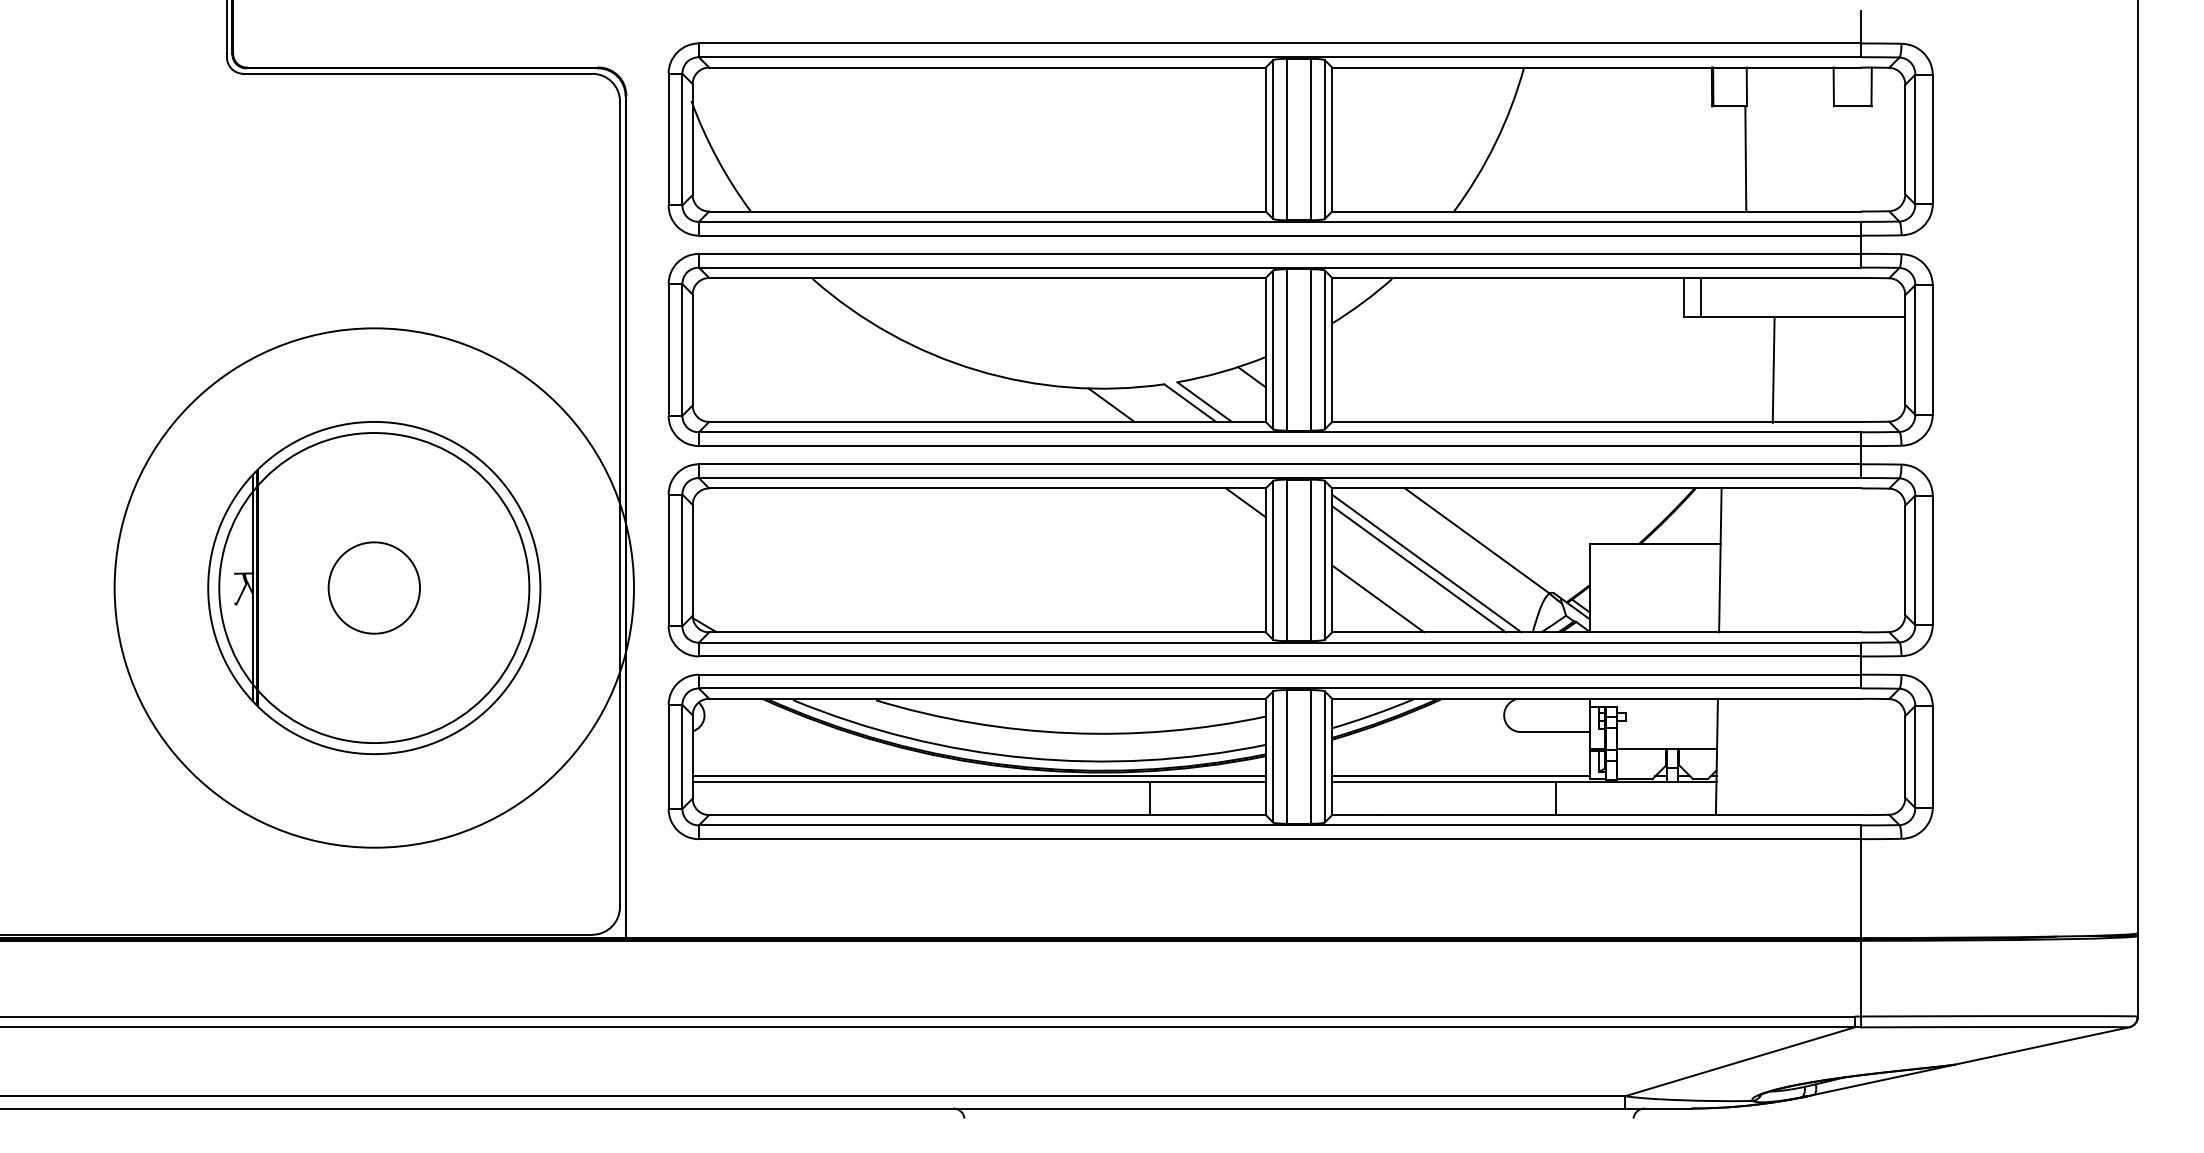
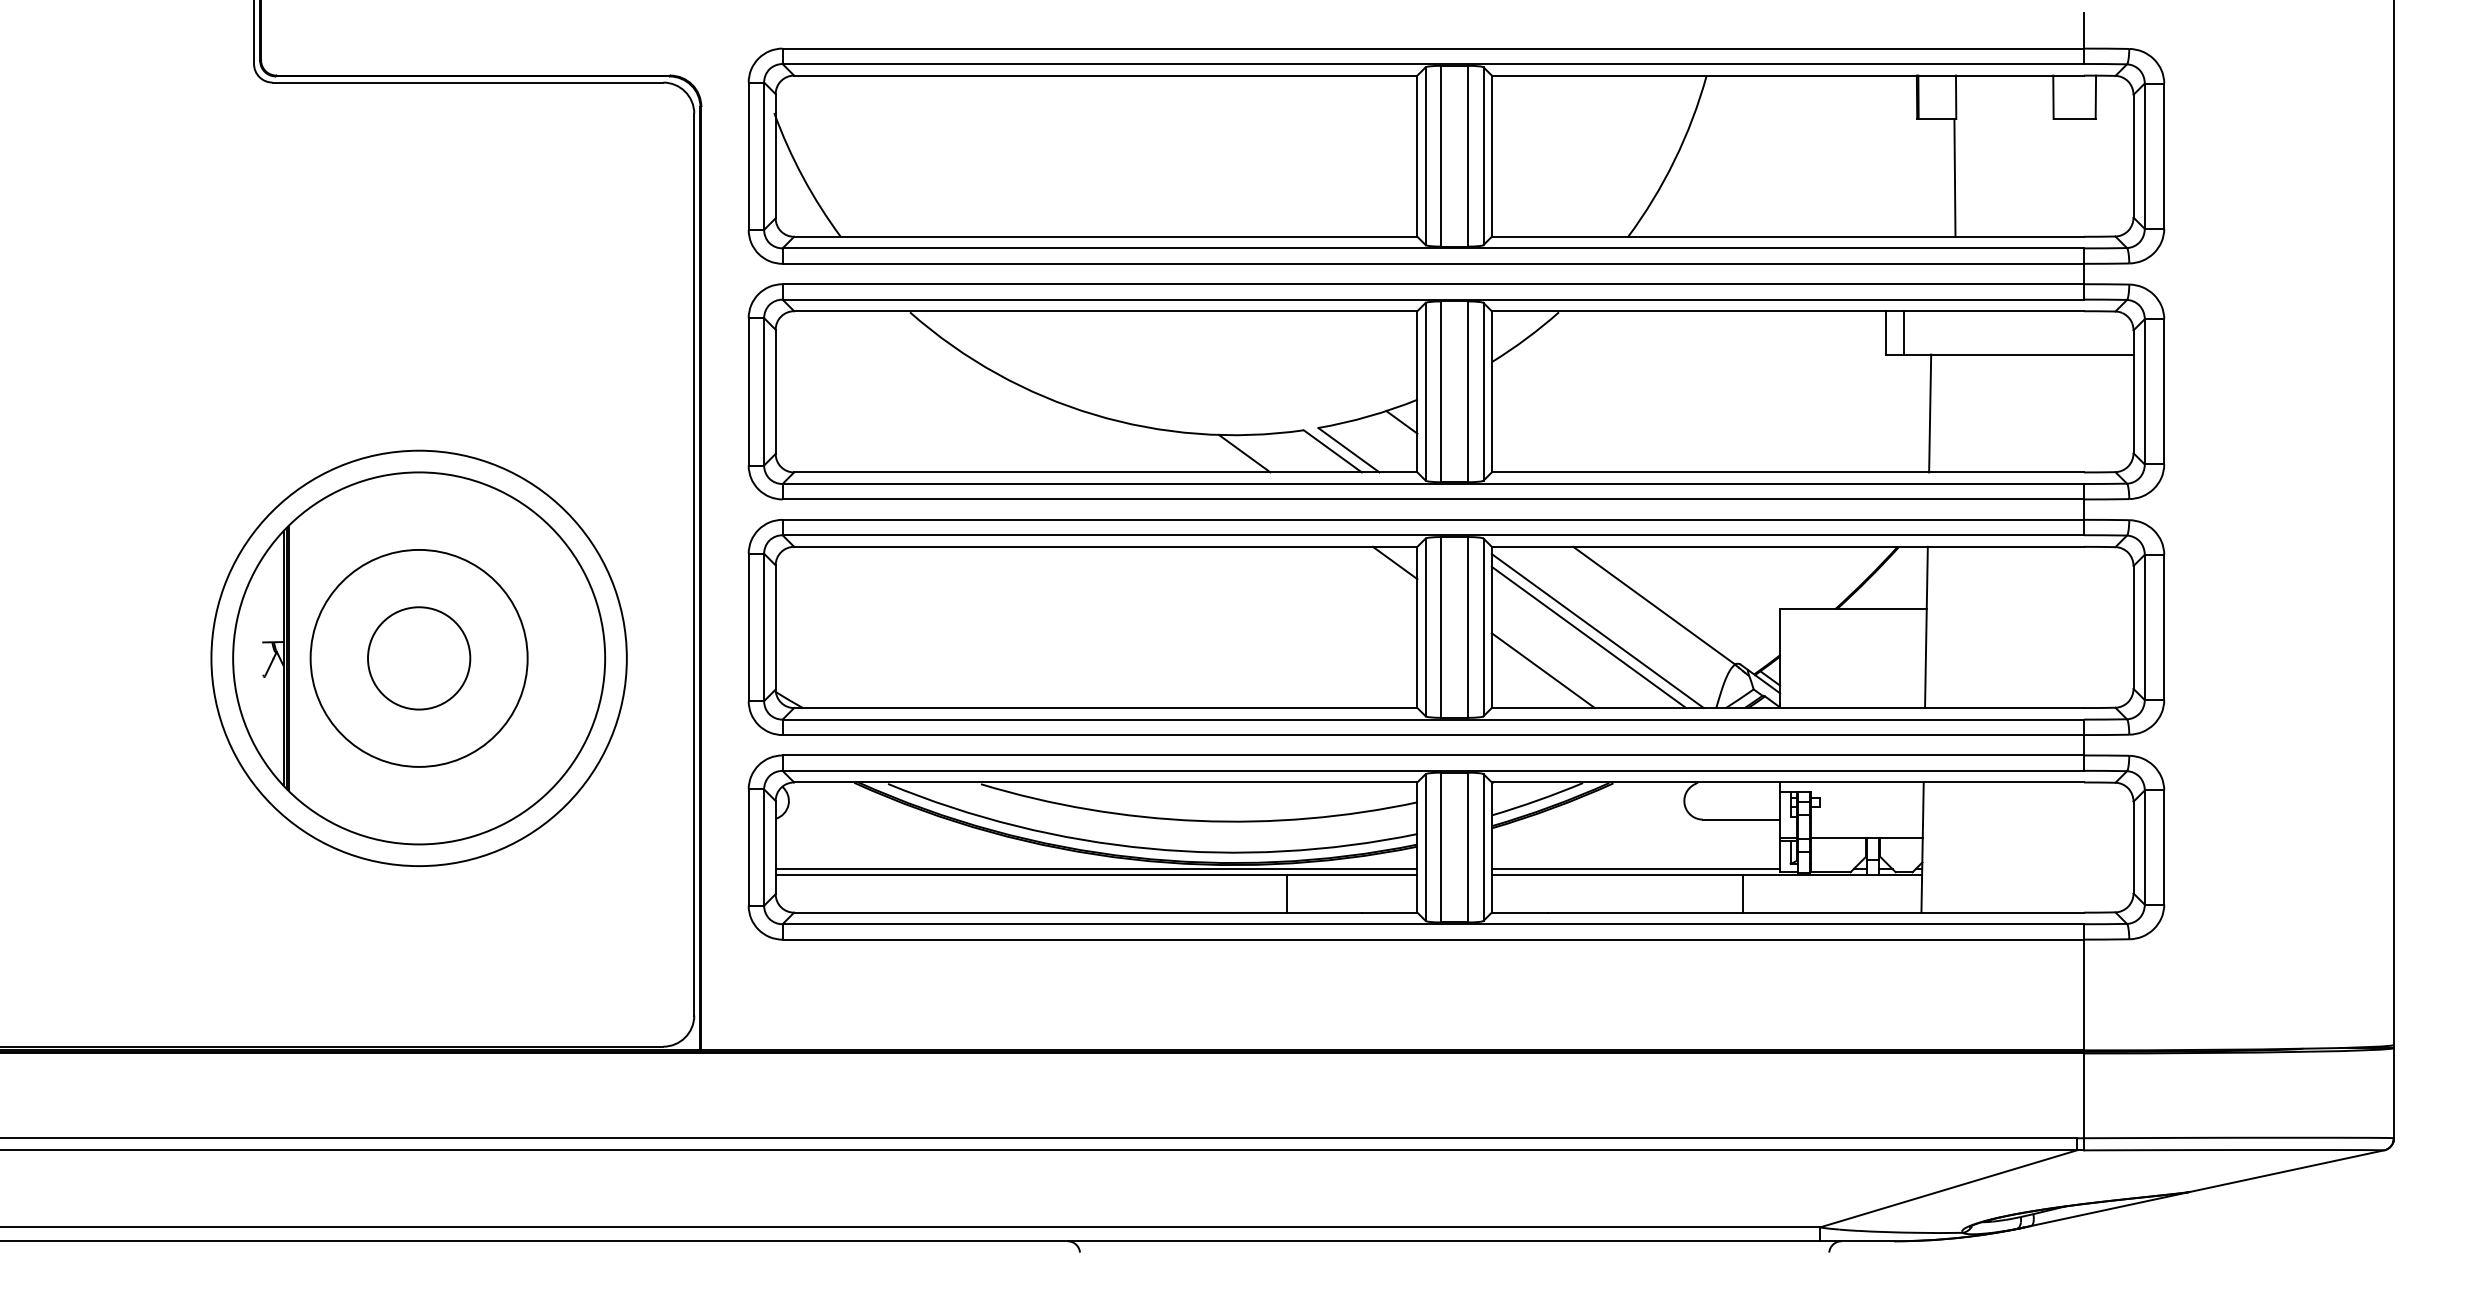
line: (1773, 369) -> (1929, 412), moved
circle: (373, 587) -> (418, 657), size x0.71
circle: (374, 587) -> (419, 657), size x0.62

